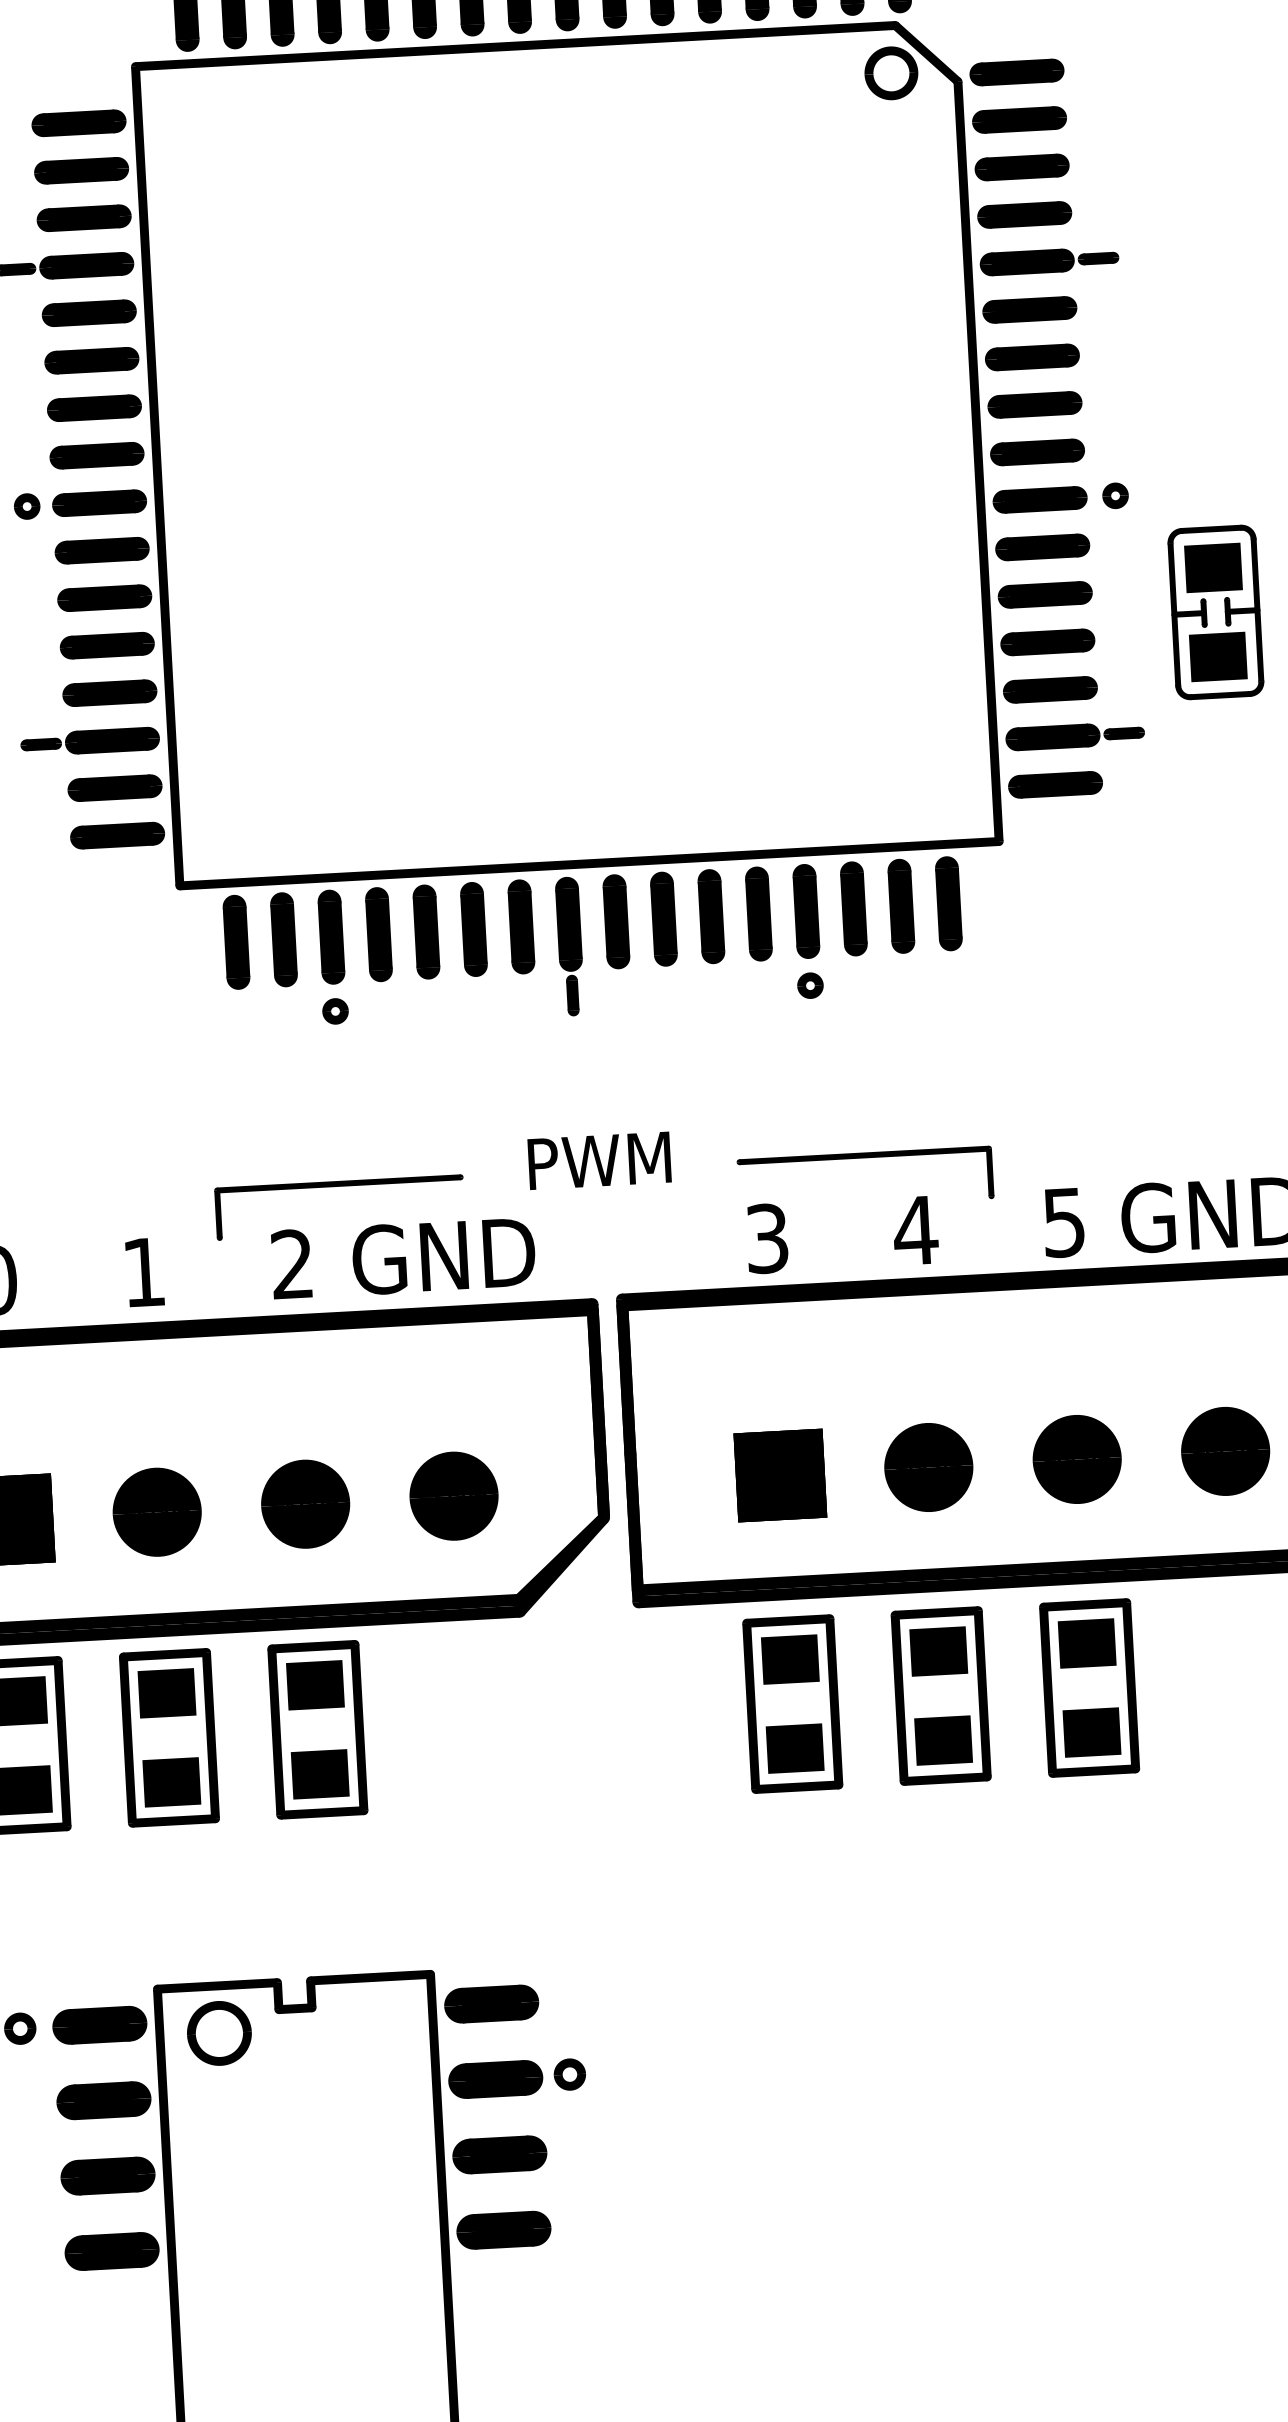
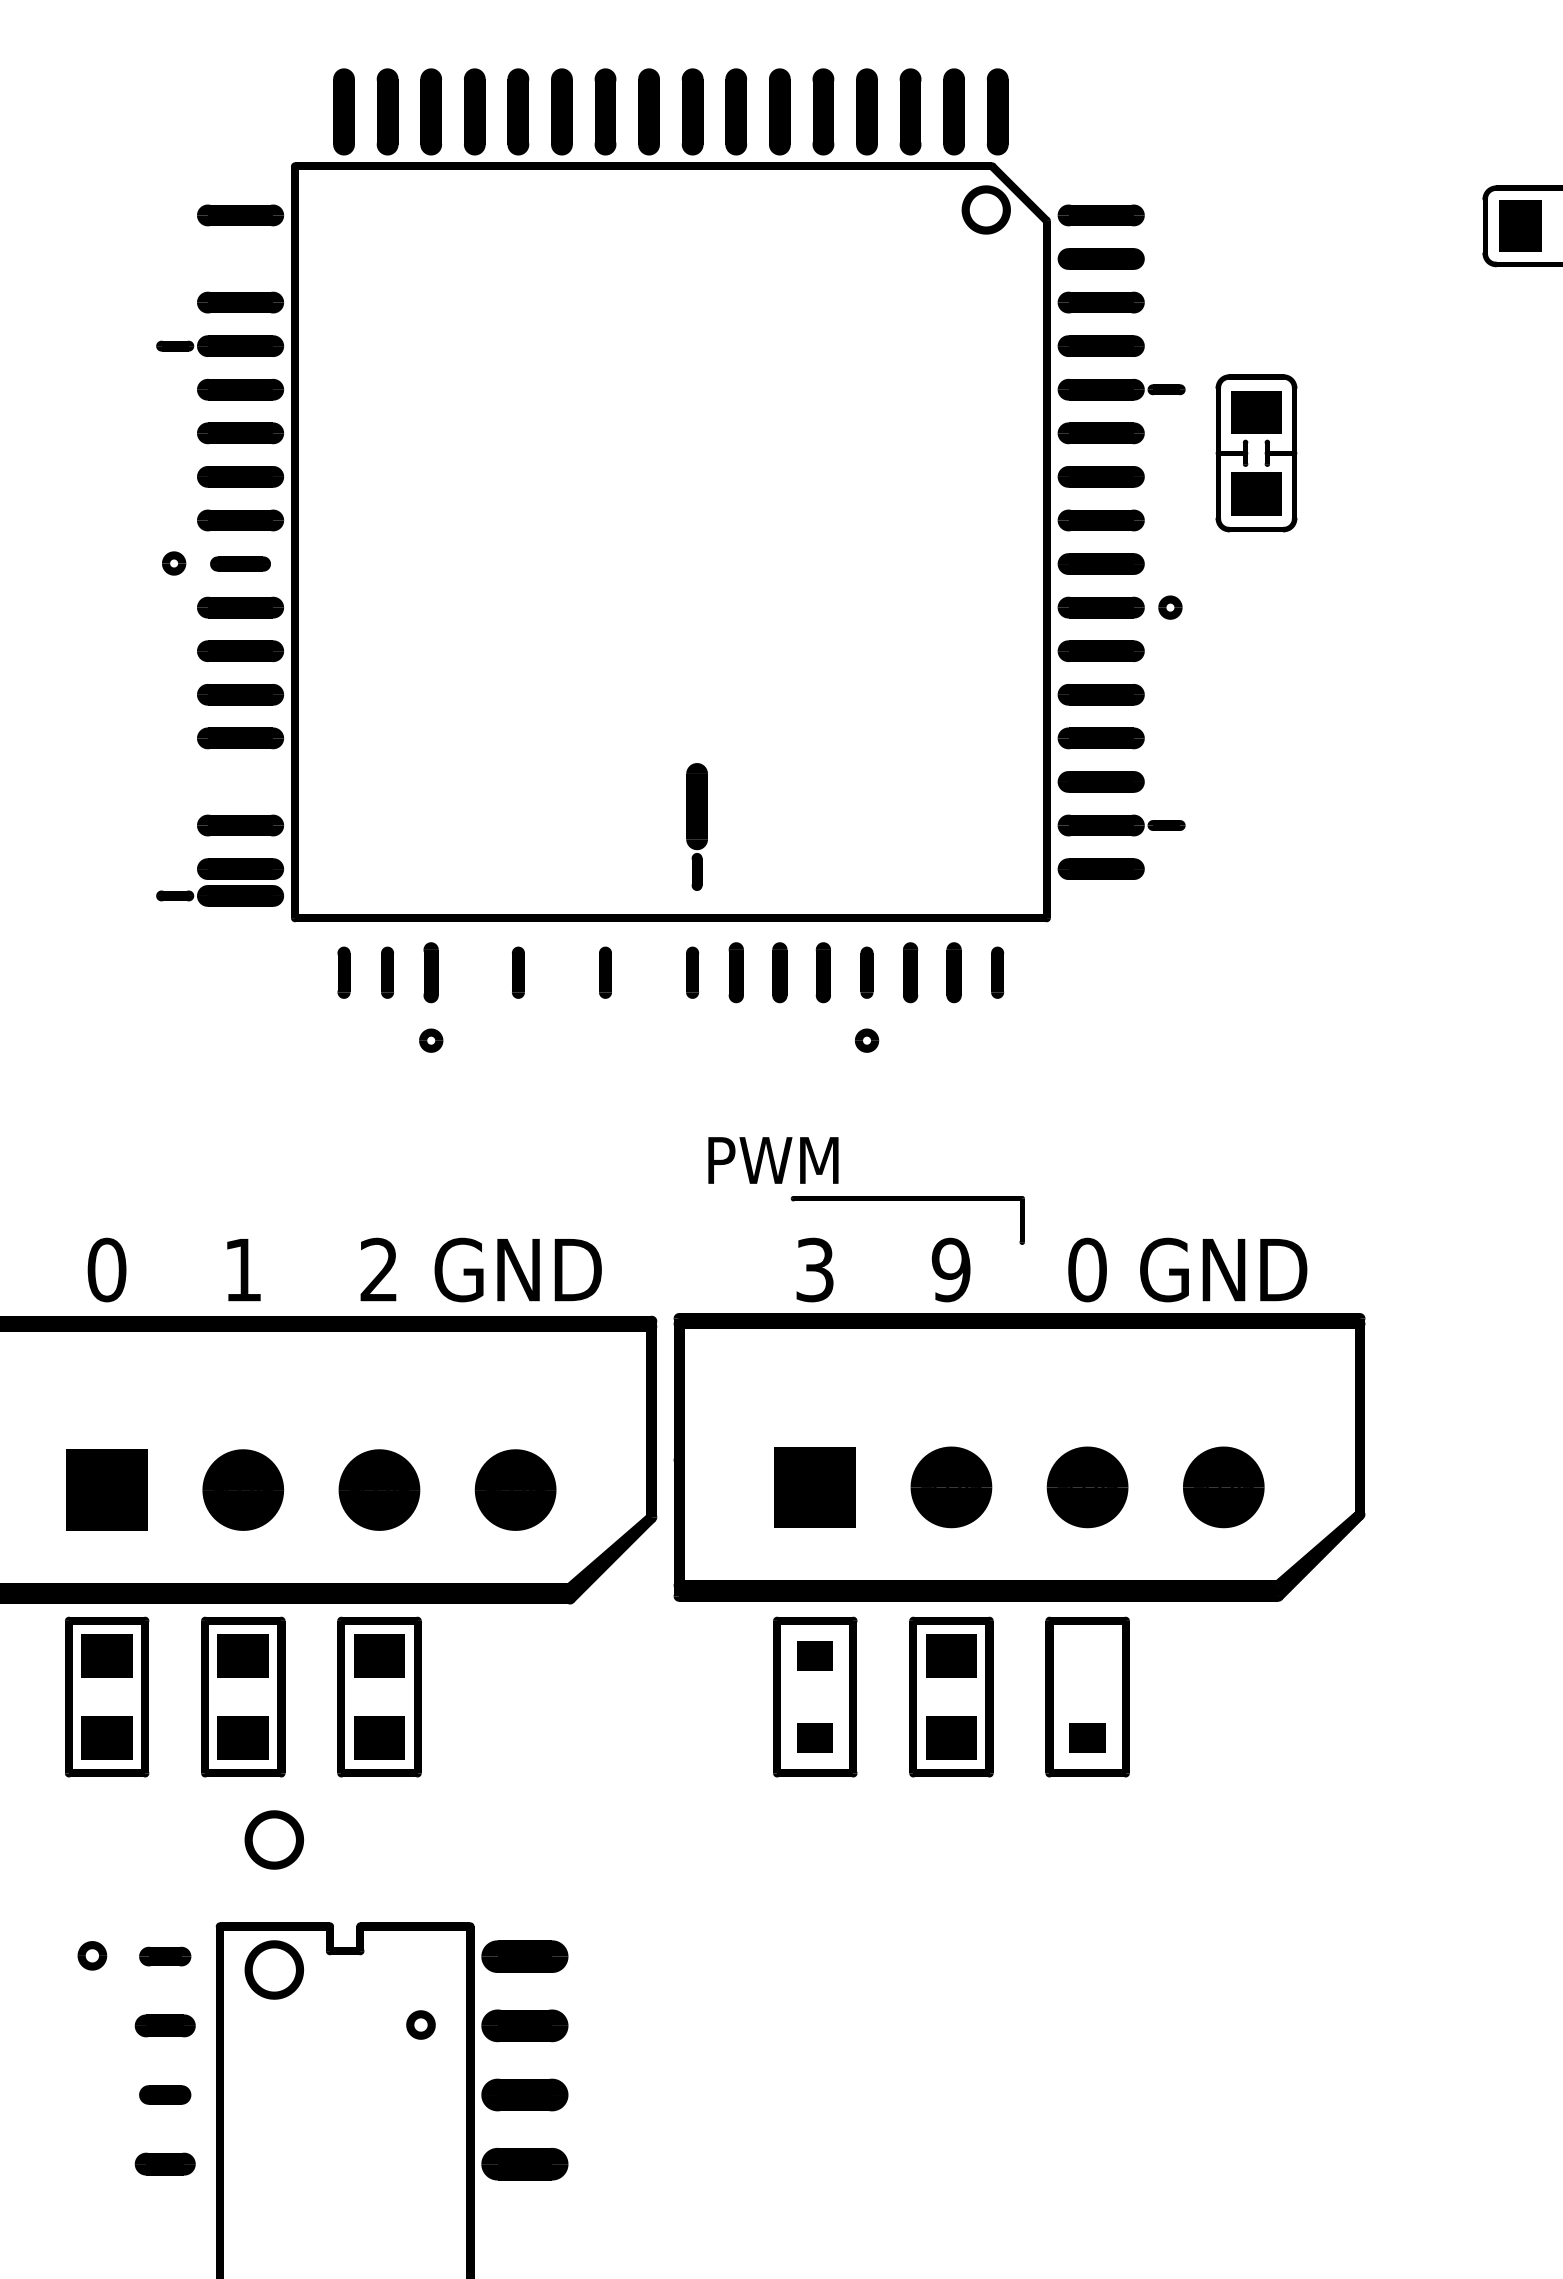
part: (81, 170) -> (240, 258), removed
part: (99, 502) -> (240, 563), size x0.7
part: (1215, 612) -> (1256, 453), moved
part: (89, 741) -> (219, 895), moved
part: (948, 903) -> (997, 972), size x0.6
part: (900, 906) -> (953, 972), size x0.7
part: (853, 908) -> (910, 972), size x0.7
part: (805, 911) -> (866, 972), size x0.6
part: (759, 913) -> (823, 972), size x0.7
part: (711, 916) -> (779, 972), size x0.7
part: (664, 919) -> (736, 972), size x0.7
part: (616, 921) -> (692, 972), size x0.6
part: (521, 926) -> (605, 972), size x0.6
part: (473, 929) -> (561, 972), removed
part: (426, 931) -> (518, 972), size x0.6
part: (378, 934) -> (474, 972), removed
part: (330, 937) -> (430, 972), size x0.7
part: (283, 939) -> (387, 972), size x0.6
part: (235, 942) -> (343, 972), size x0.6
part: (569, 946) -> (696, 826), moved
text: (599, 1160) -> (773, 1160), moved
part: (338, 1185) -> (425, 1200), removed
text: (1064, 1222) -> (1087, 1269), 5 -> 0
text: (914, 1230) -> (950, 1269), 4 -> 9
part: (1087, 1642) -> (1087, 1655), removed
part: (789, 1658) -> (814, 1655), size x0.7
part: (1091, 1732) -> (1087, 1737), size x0.7
part: (794, 1748) -> (814, 1737), size x0.7
part: (210, 1891) -> (273, 1839), added
part: (98, 2025) -> (164, 1956), size x0.6
part: (569, 2074) -> (420, 2024), moved
part: (102, 2100) -> (164, 2025), size x0.7
part: (107, 2175) -> (164, 2094), size x0.6
part: (111, 2250) -> (164, 2163), size x0.7

